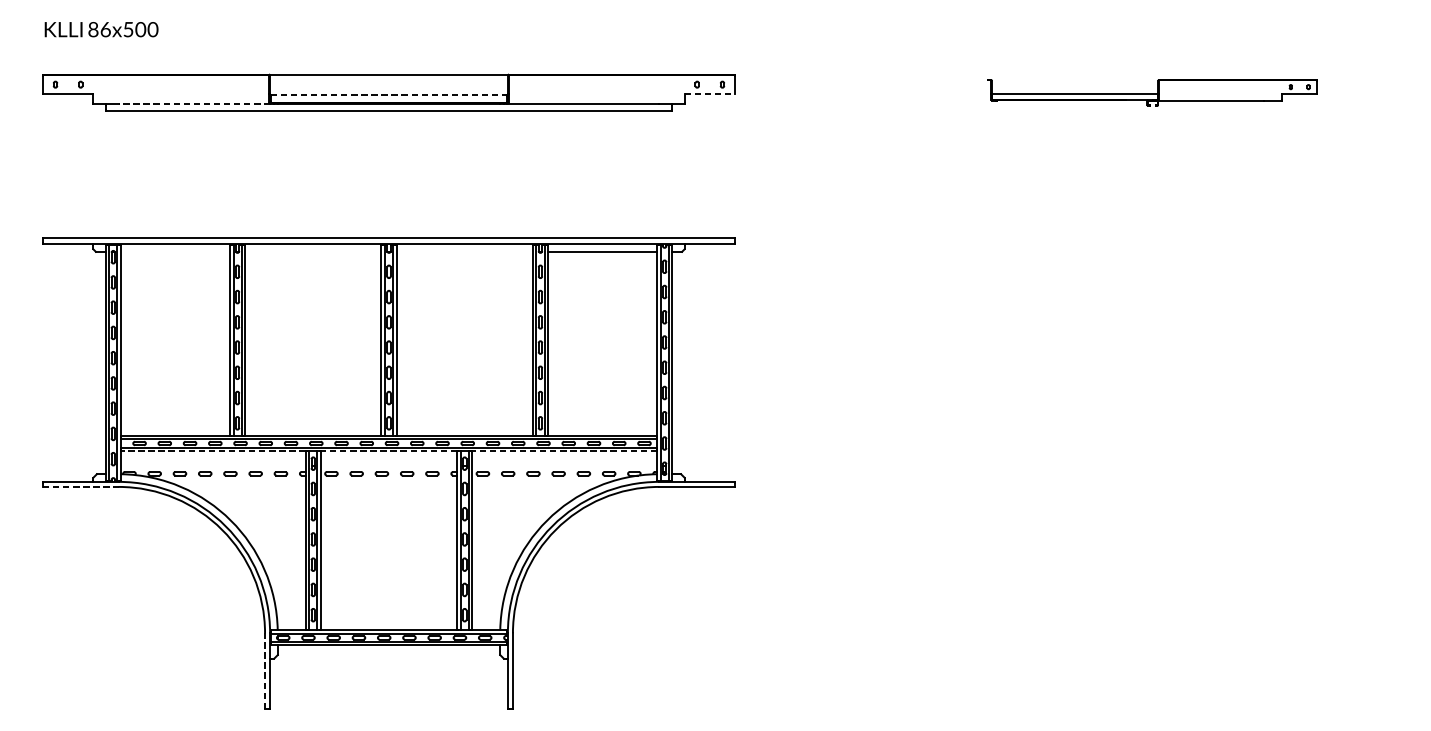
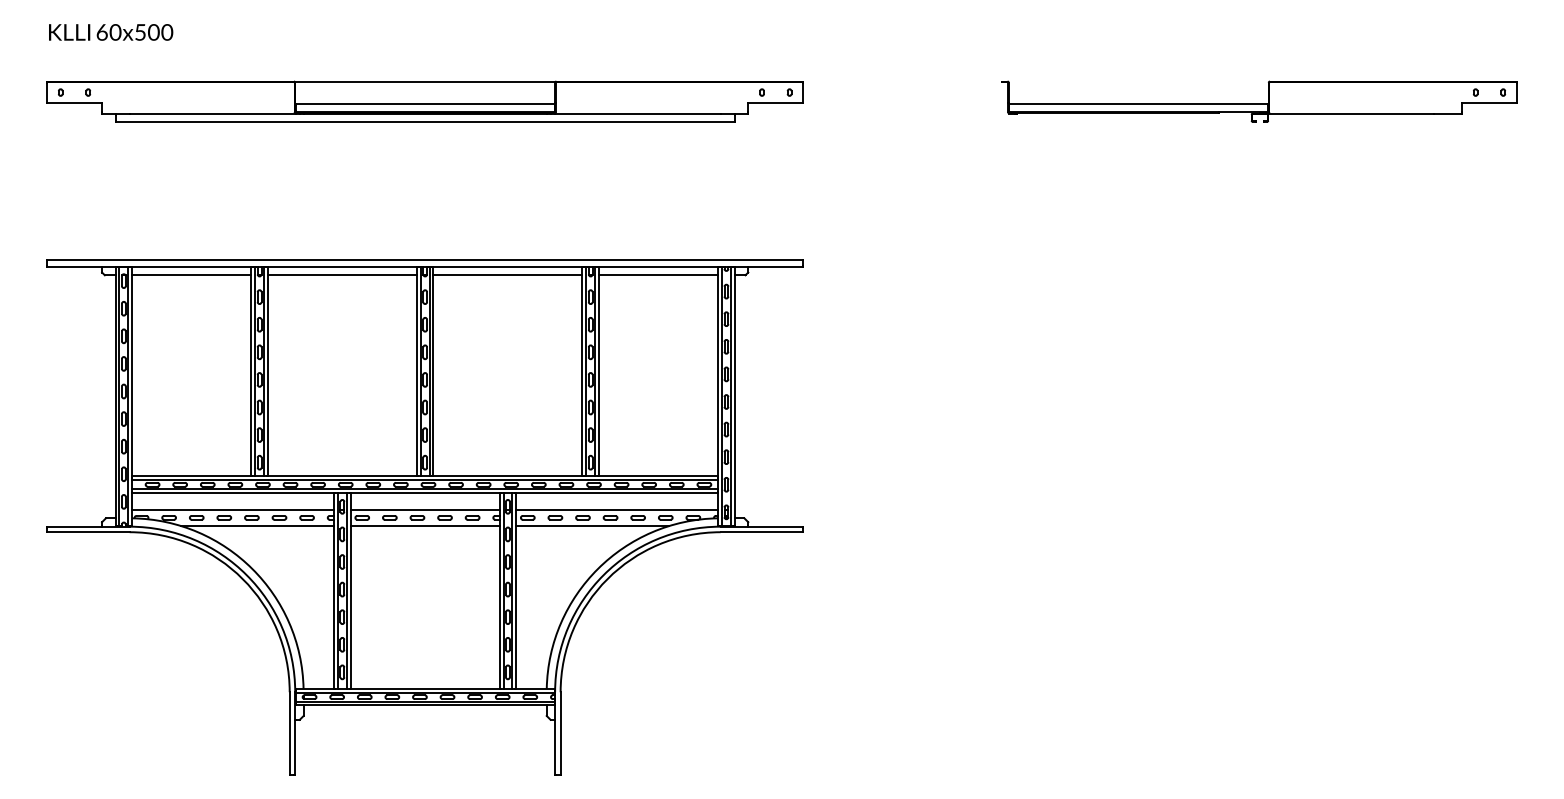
text: (99, 29) -> (108, 32), 86x500 -> 60x500
part: (1152, 92) -> (1259, 101), size x1.43
line: (709, 94) -> (775, 103), dashed -> solid
line: (389, 95) -> (425, 104), dashed -> solid
line: (194, 103) -> (212, 113), dashed -> solid
line: (175, 252) -> (191, 275), added
line: (312, 252) -> (341, 275), added
line: (464, 252) -> (507, 275), added
line: (213, 451) -> (233, 493), dashed -> solid
line: (388, 451) -> (424, 493), dashed -> solid
line: (564, 451) -> (617, 493), dashed -> solid
line: (213, 466) -> (233, 509), added
line: (388, 466) -> (424, 509), added
line: (564, 466) -> (617, 509), added
line: (235, 481) -> (257, 526), added
line: (388, 481) -> (424, 526), added
line: (542, 481) -> (592, 526), added
line: (80, 487) -> (88, 532), dashed -> solid
line: (264, 671) -> (289, 733), dashed -> solid

